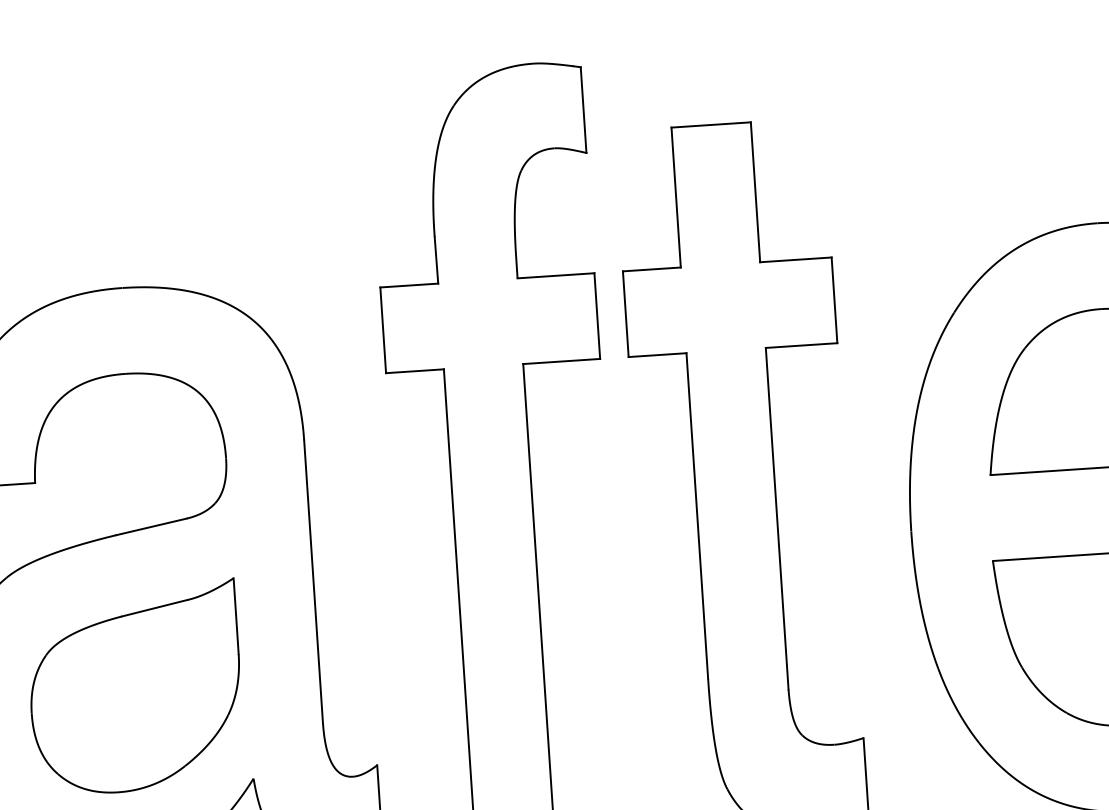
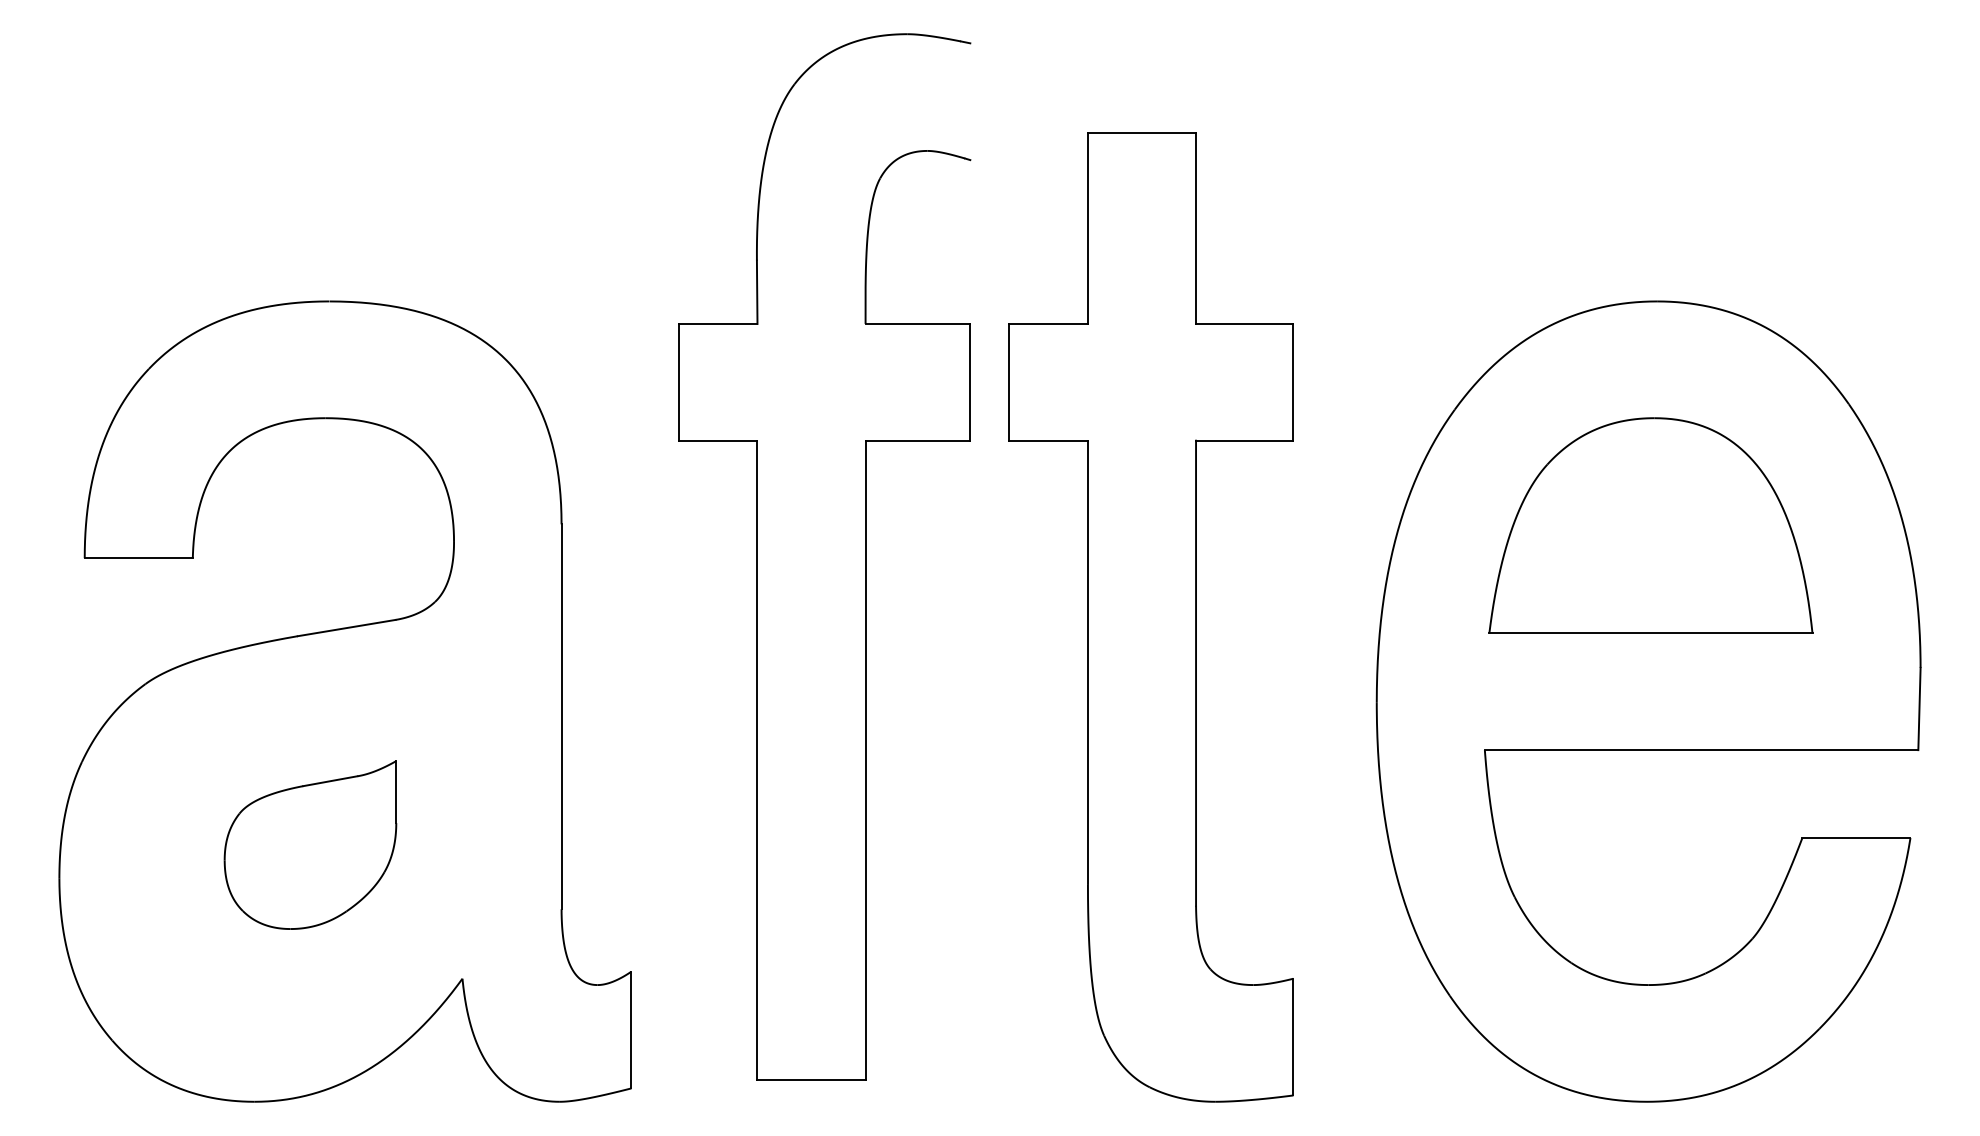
line: (583, 109) -> (970, 101), removed
part: (135, 687) -> (310, 844), size x0.6

